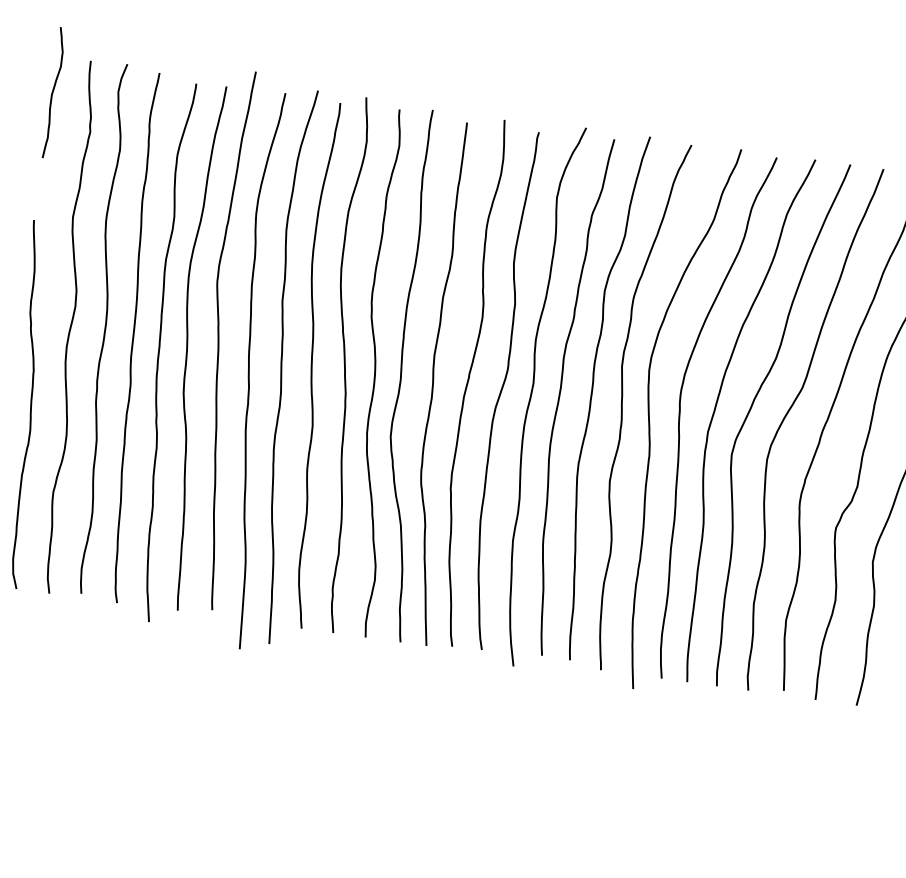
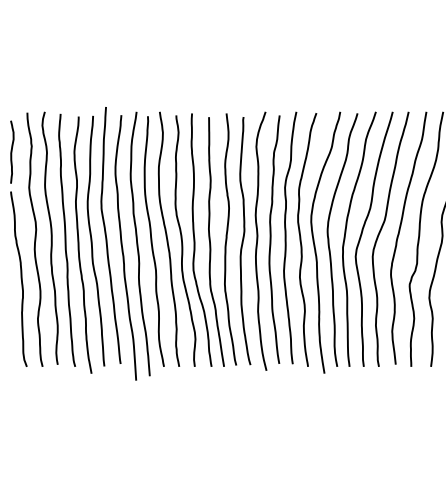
curve: (55, 91) -> (12, 151), moved

